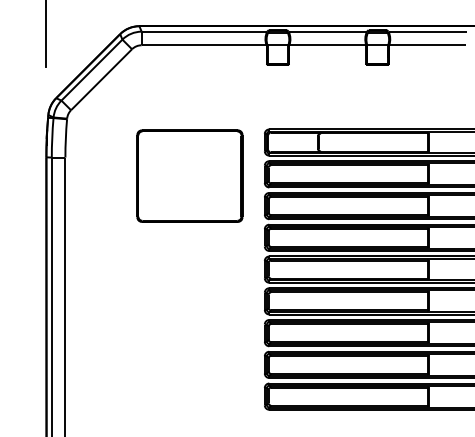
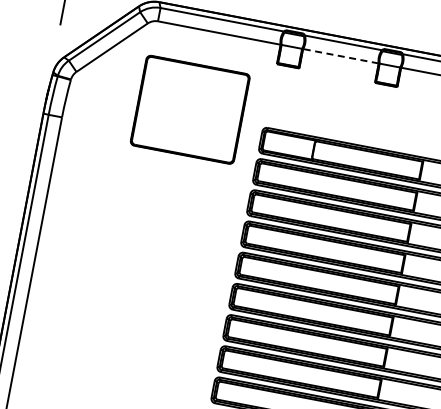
line: (327, 45) -> (340, 56), solid -> dashed
part: (189, 175) -> (189, 109), moved

